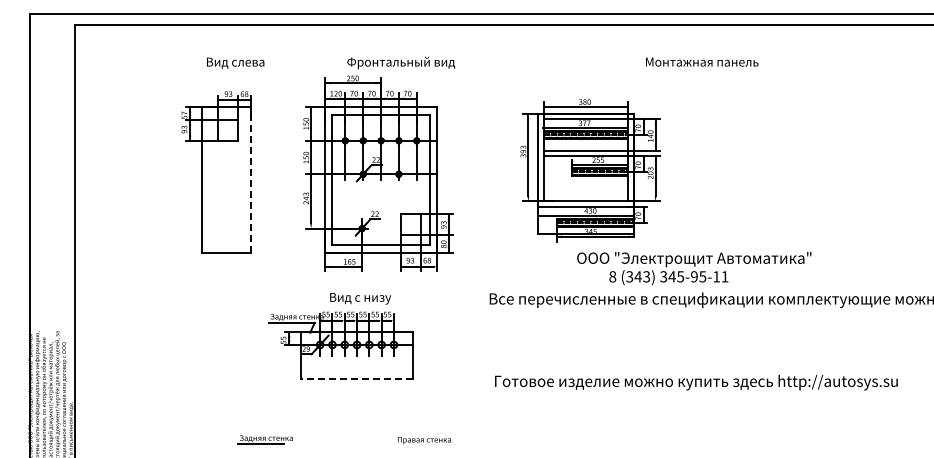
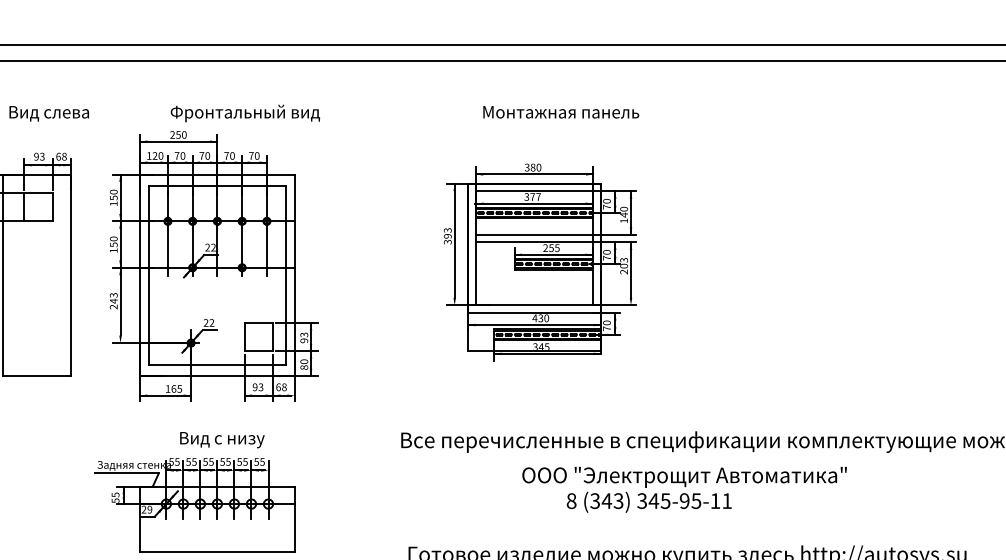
text: (702, 61) -> (561, 111), moved
part: (379, 163) -> (215, 252), moved
line: (251, 179) -> (71, 274), dashed -> solid
text: (694, 268) -> (684, 489), moved
line: (357, 379) -> (218, 551), dashed -> solid

